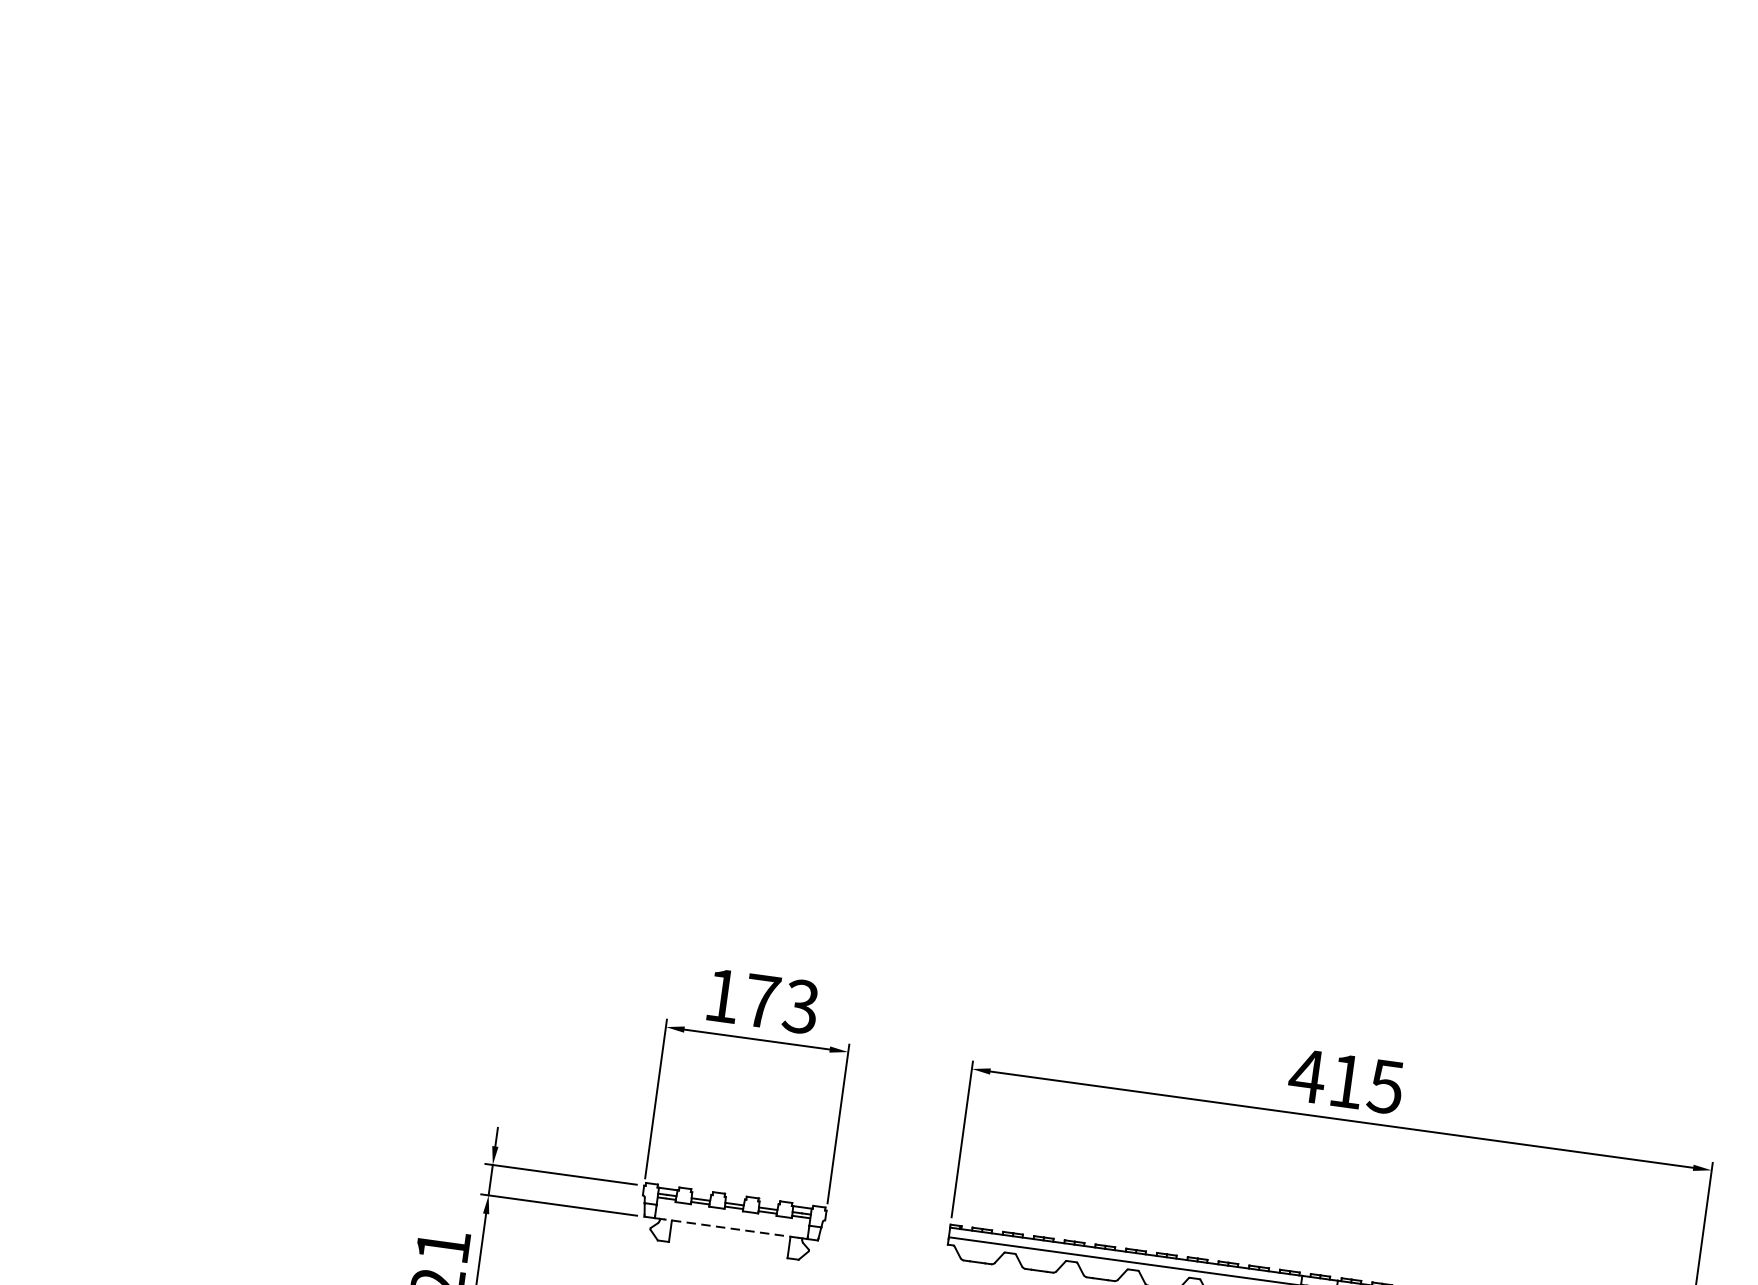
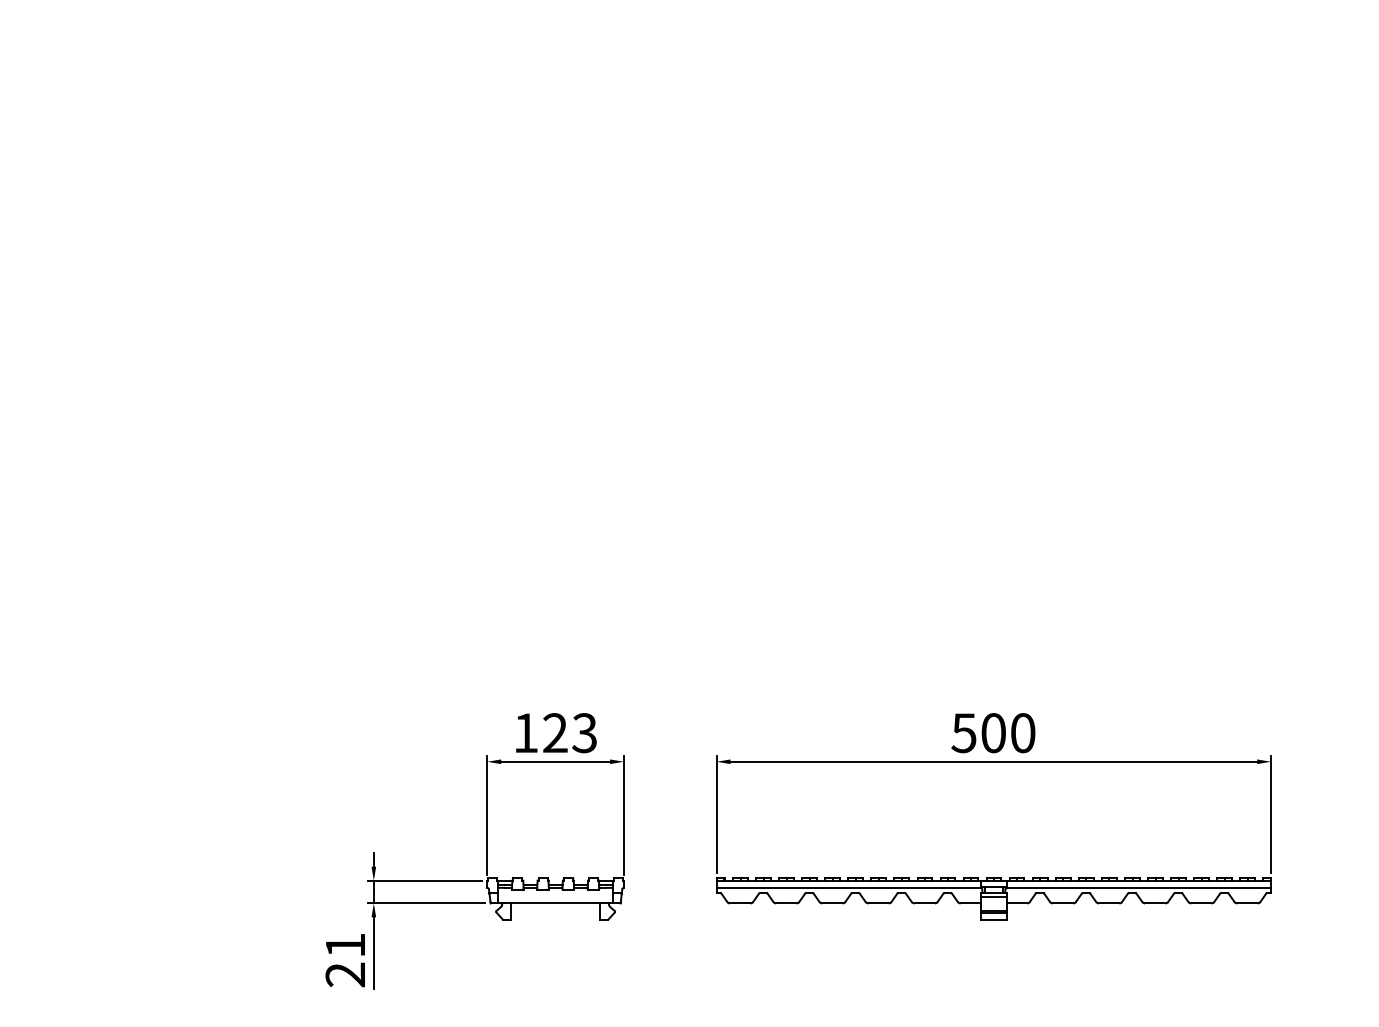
text: (762, 1000) -> (555, 732), 173 -> 123
text: (1345, 1081) -> (992, 733), 415 -> 500
line: (731, 1228) -> (555, 903), dashed -> solid

